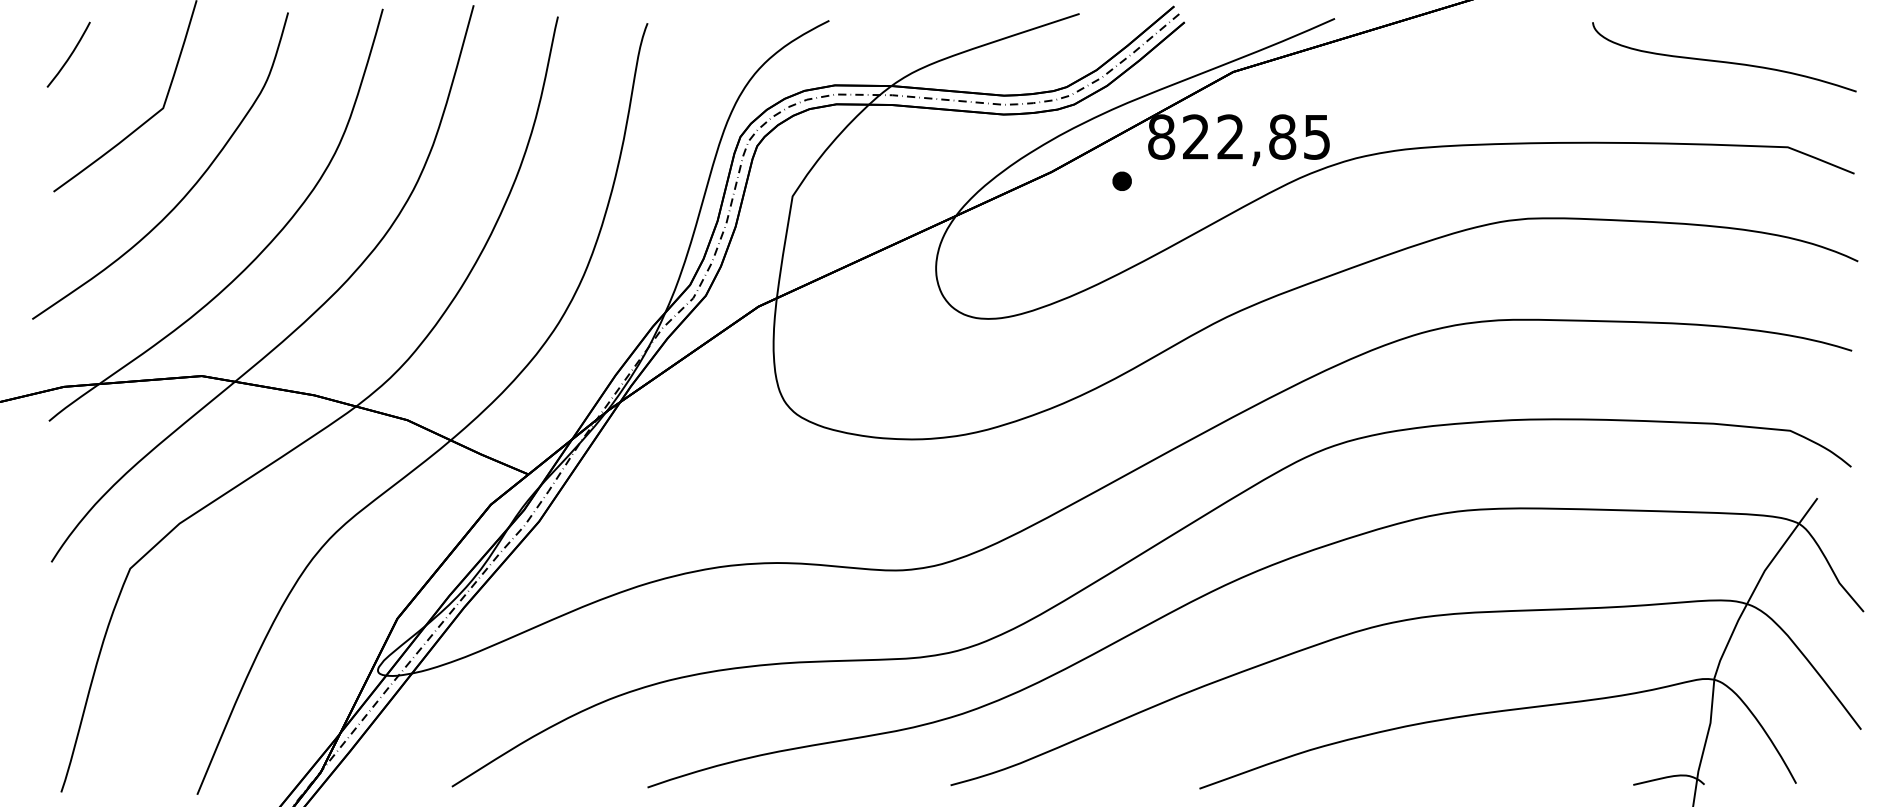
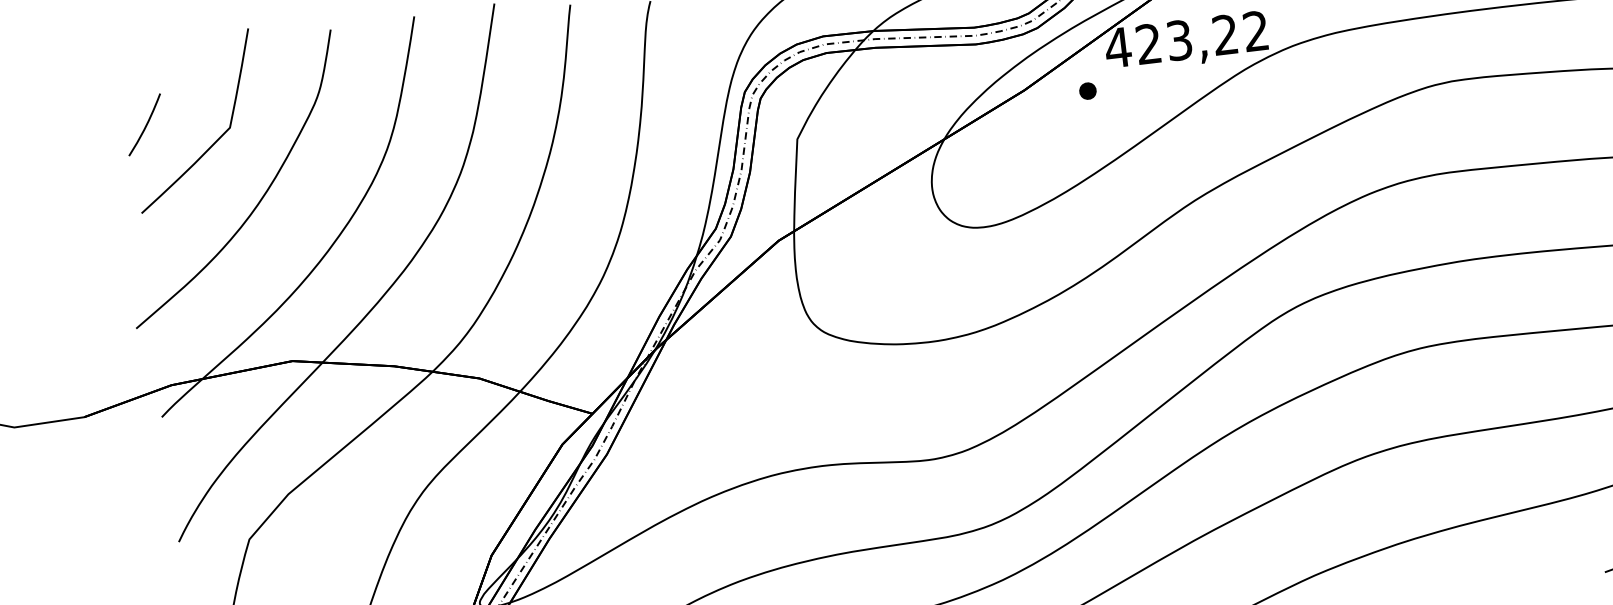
curve: (69, 55) -> (145, 125), moved
text: (1238, 136) -> (1186, 39), 822,85 -> 423,22

